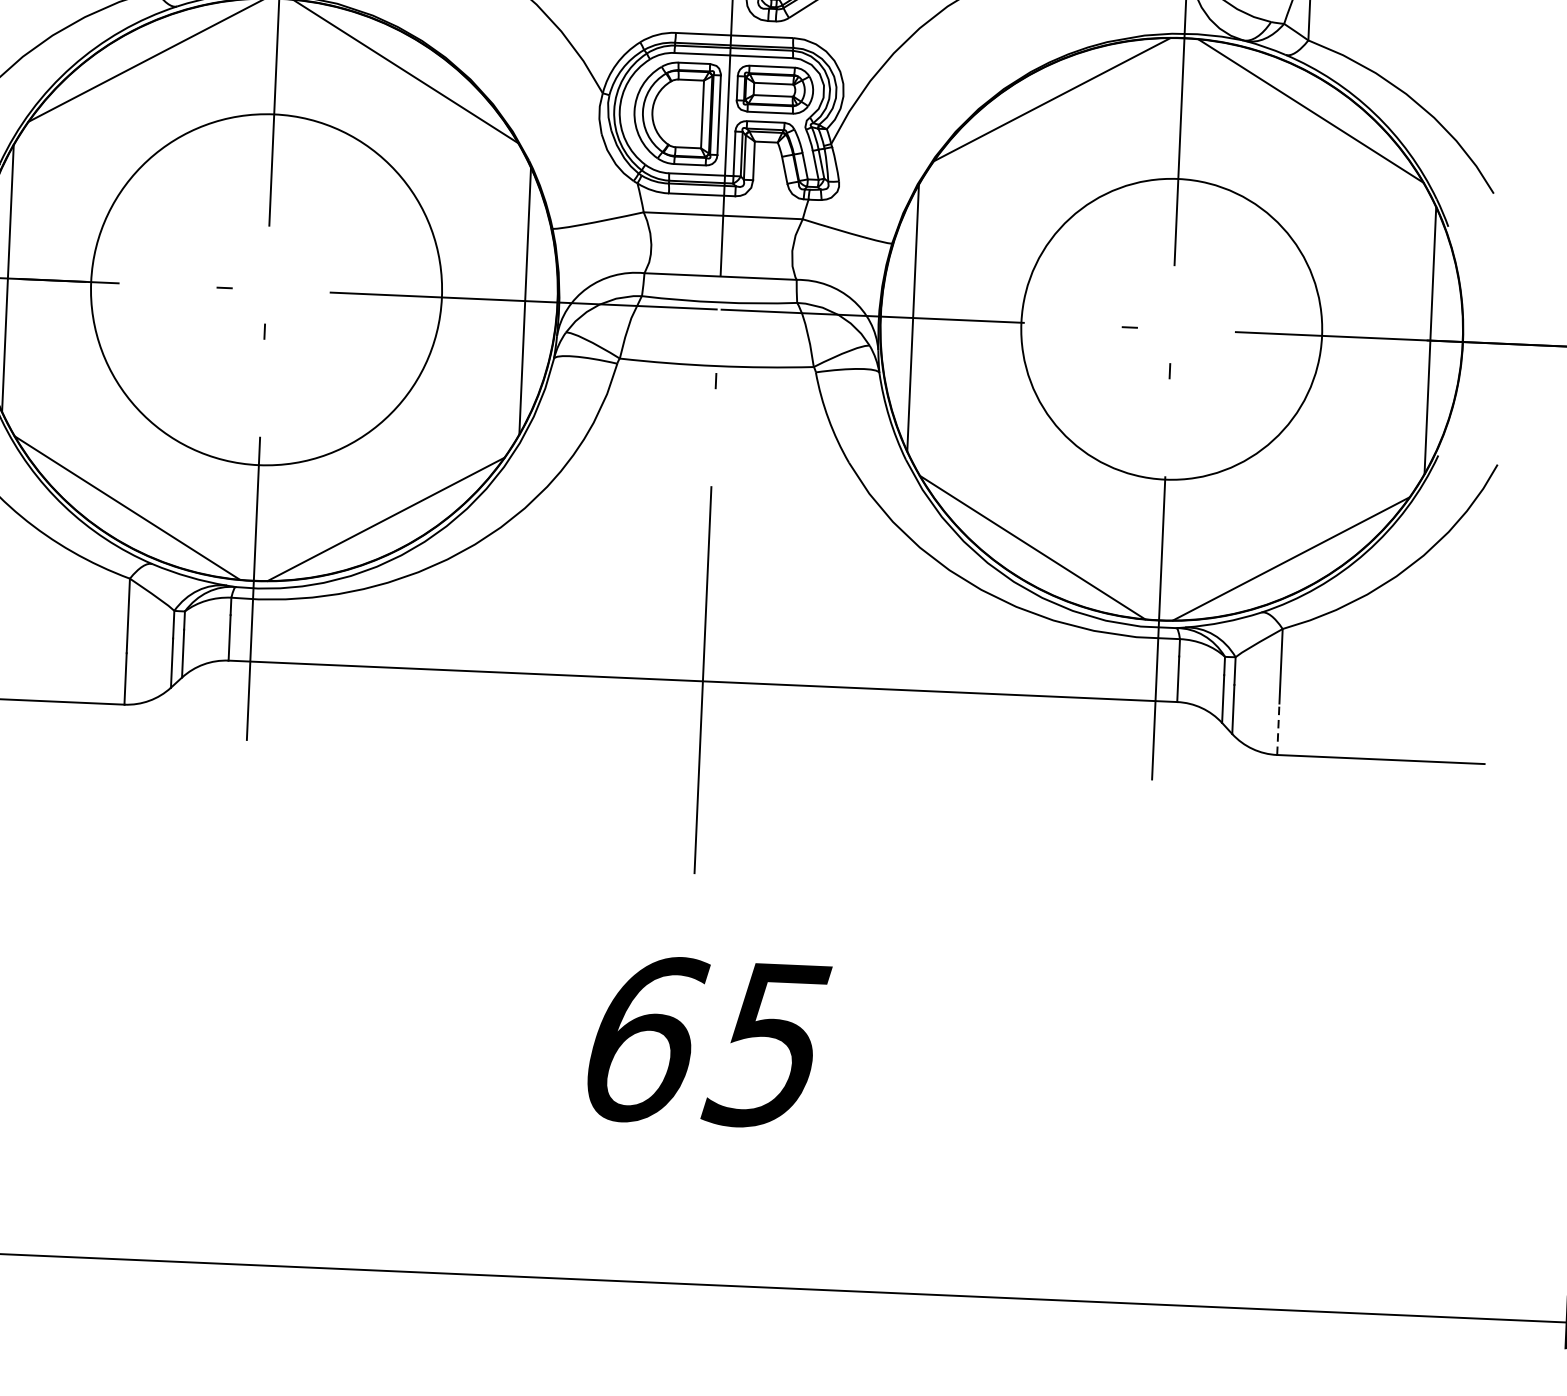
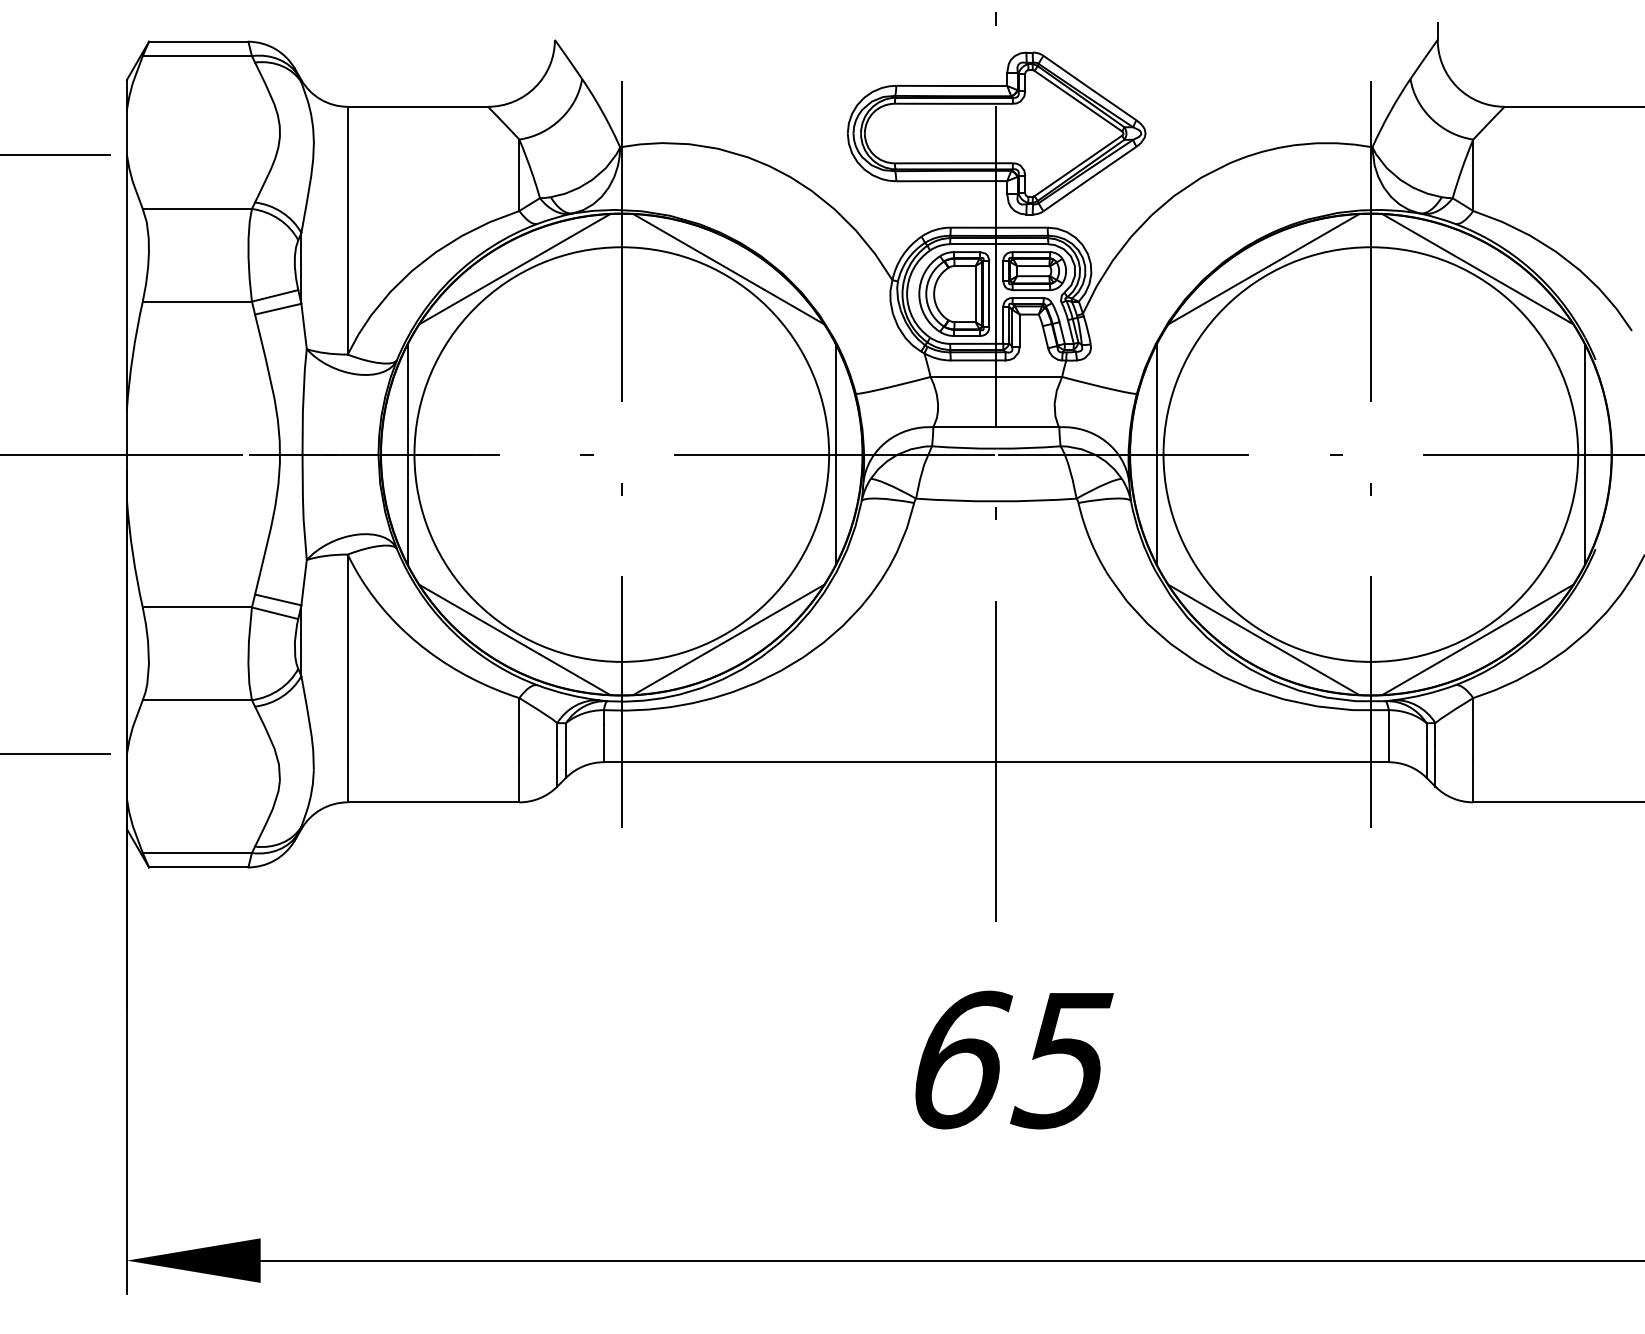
circle: (266, 289) -> (621, 454), size x1.43
circle: (1171, 329) -> (1370, 454), size x1.67
line: (1278, 728) -> (1473, 780), dashed -> solid

